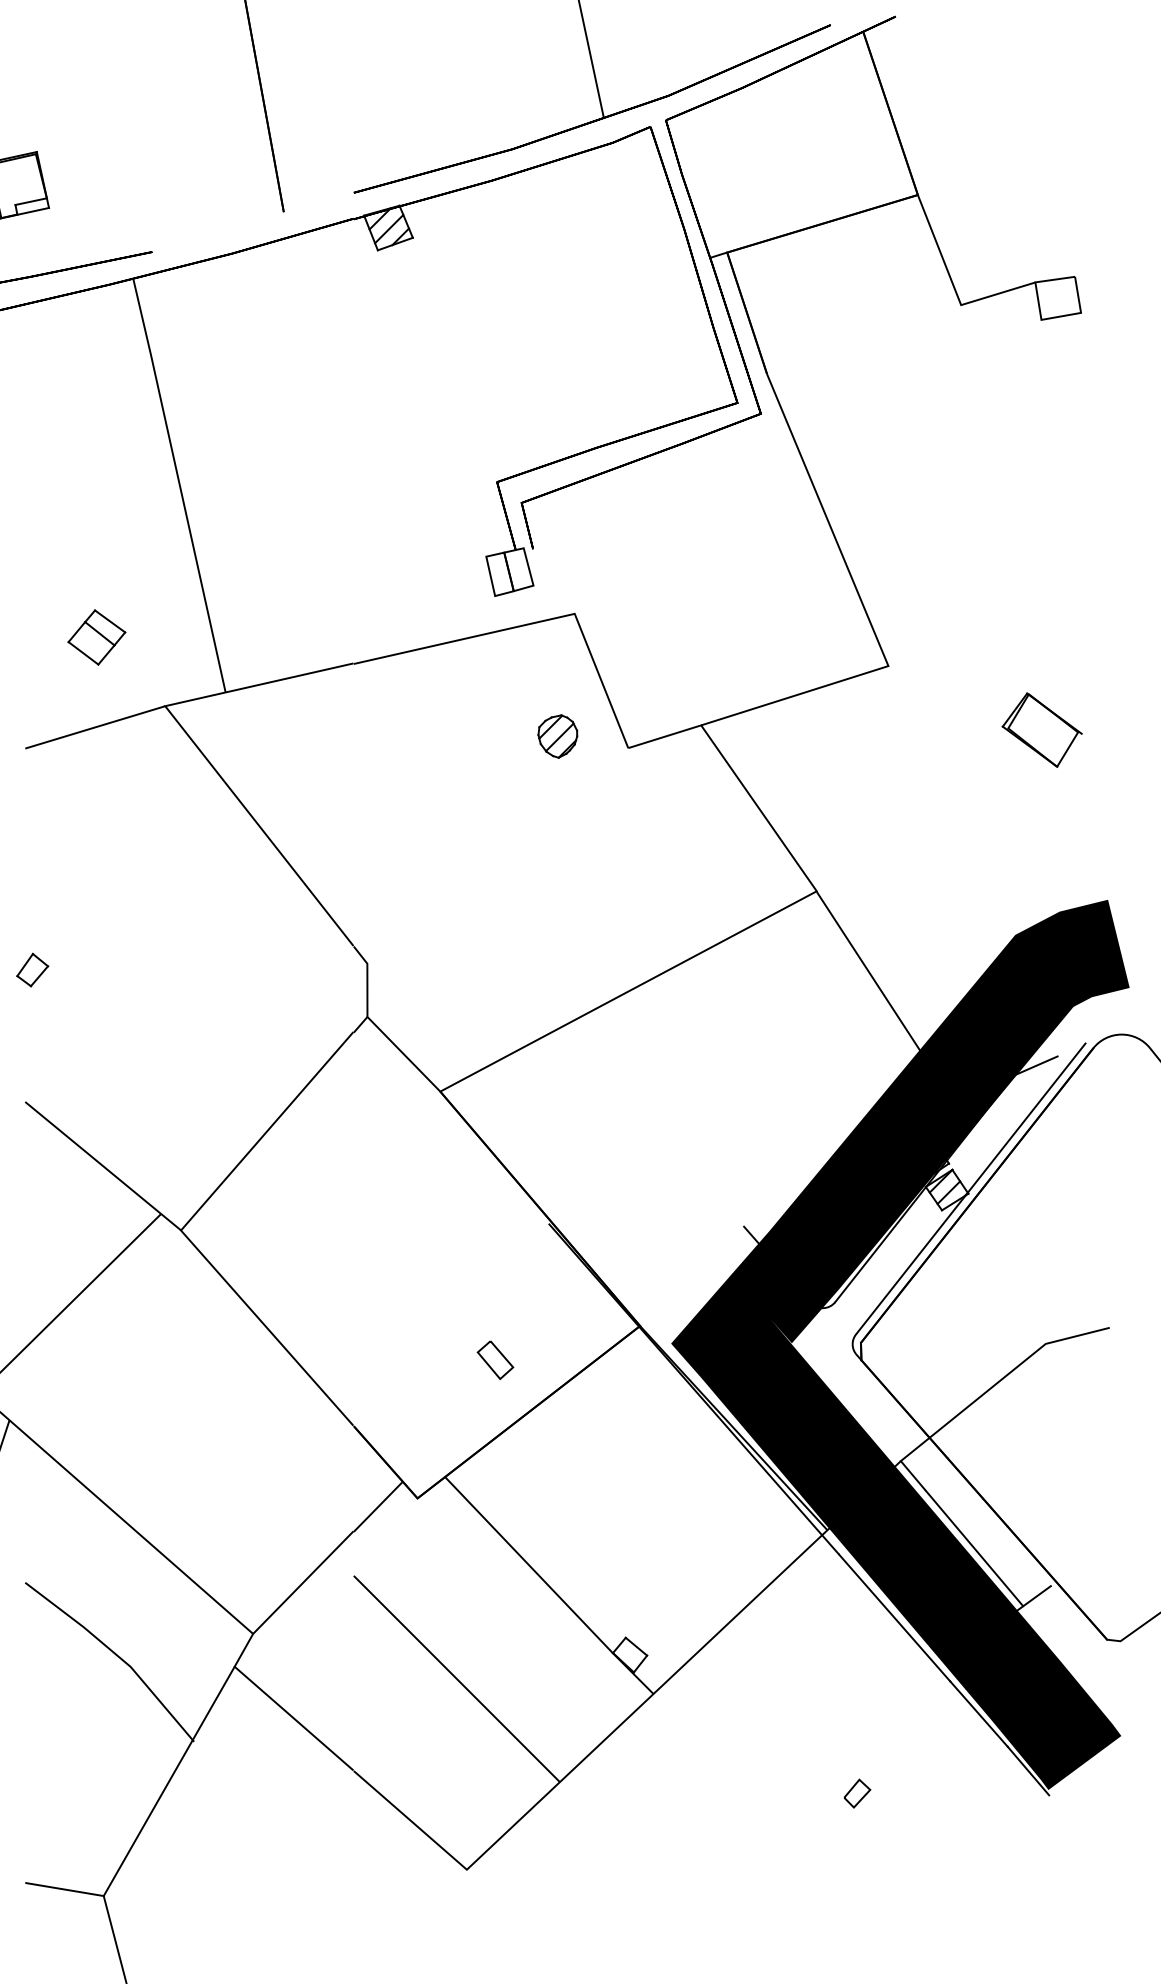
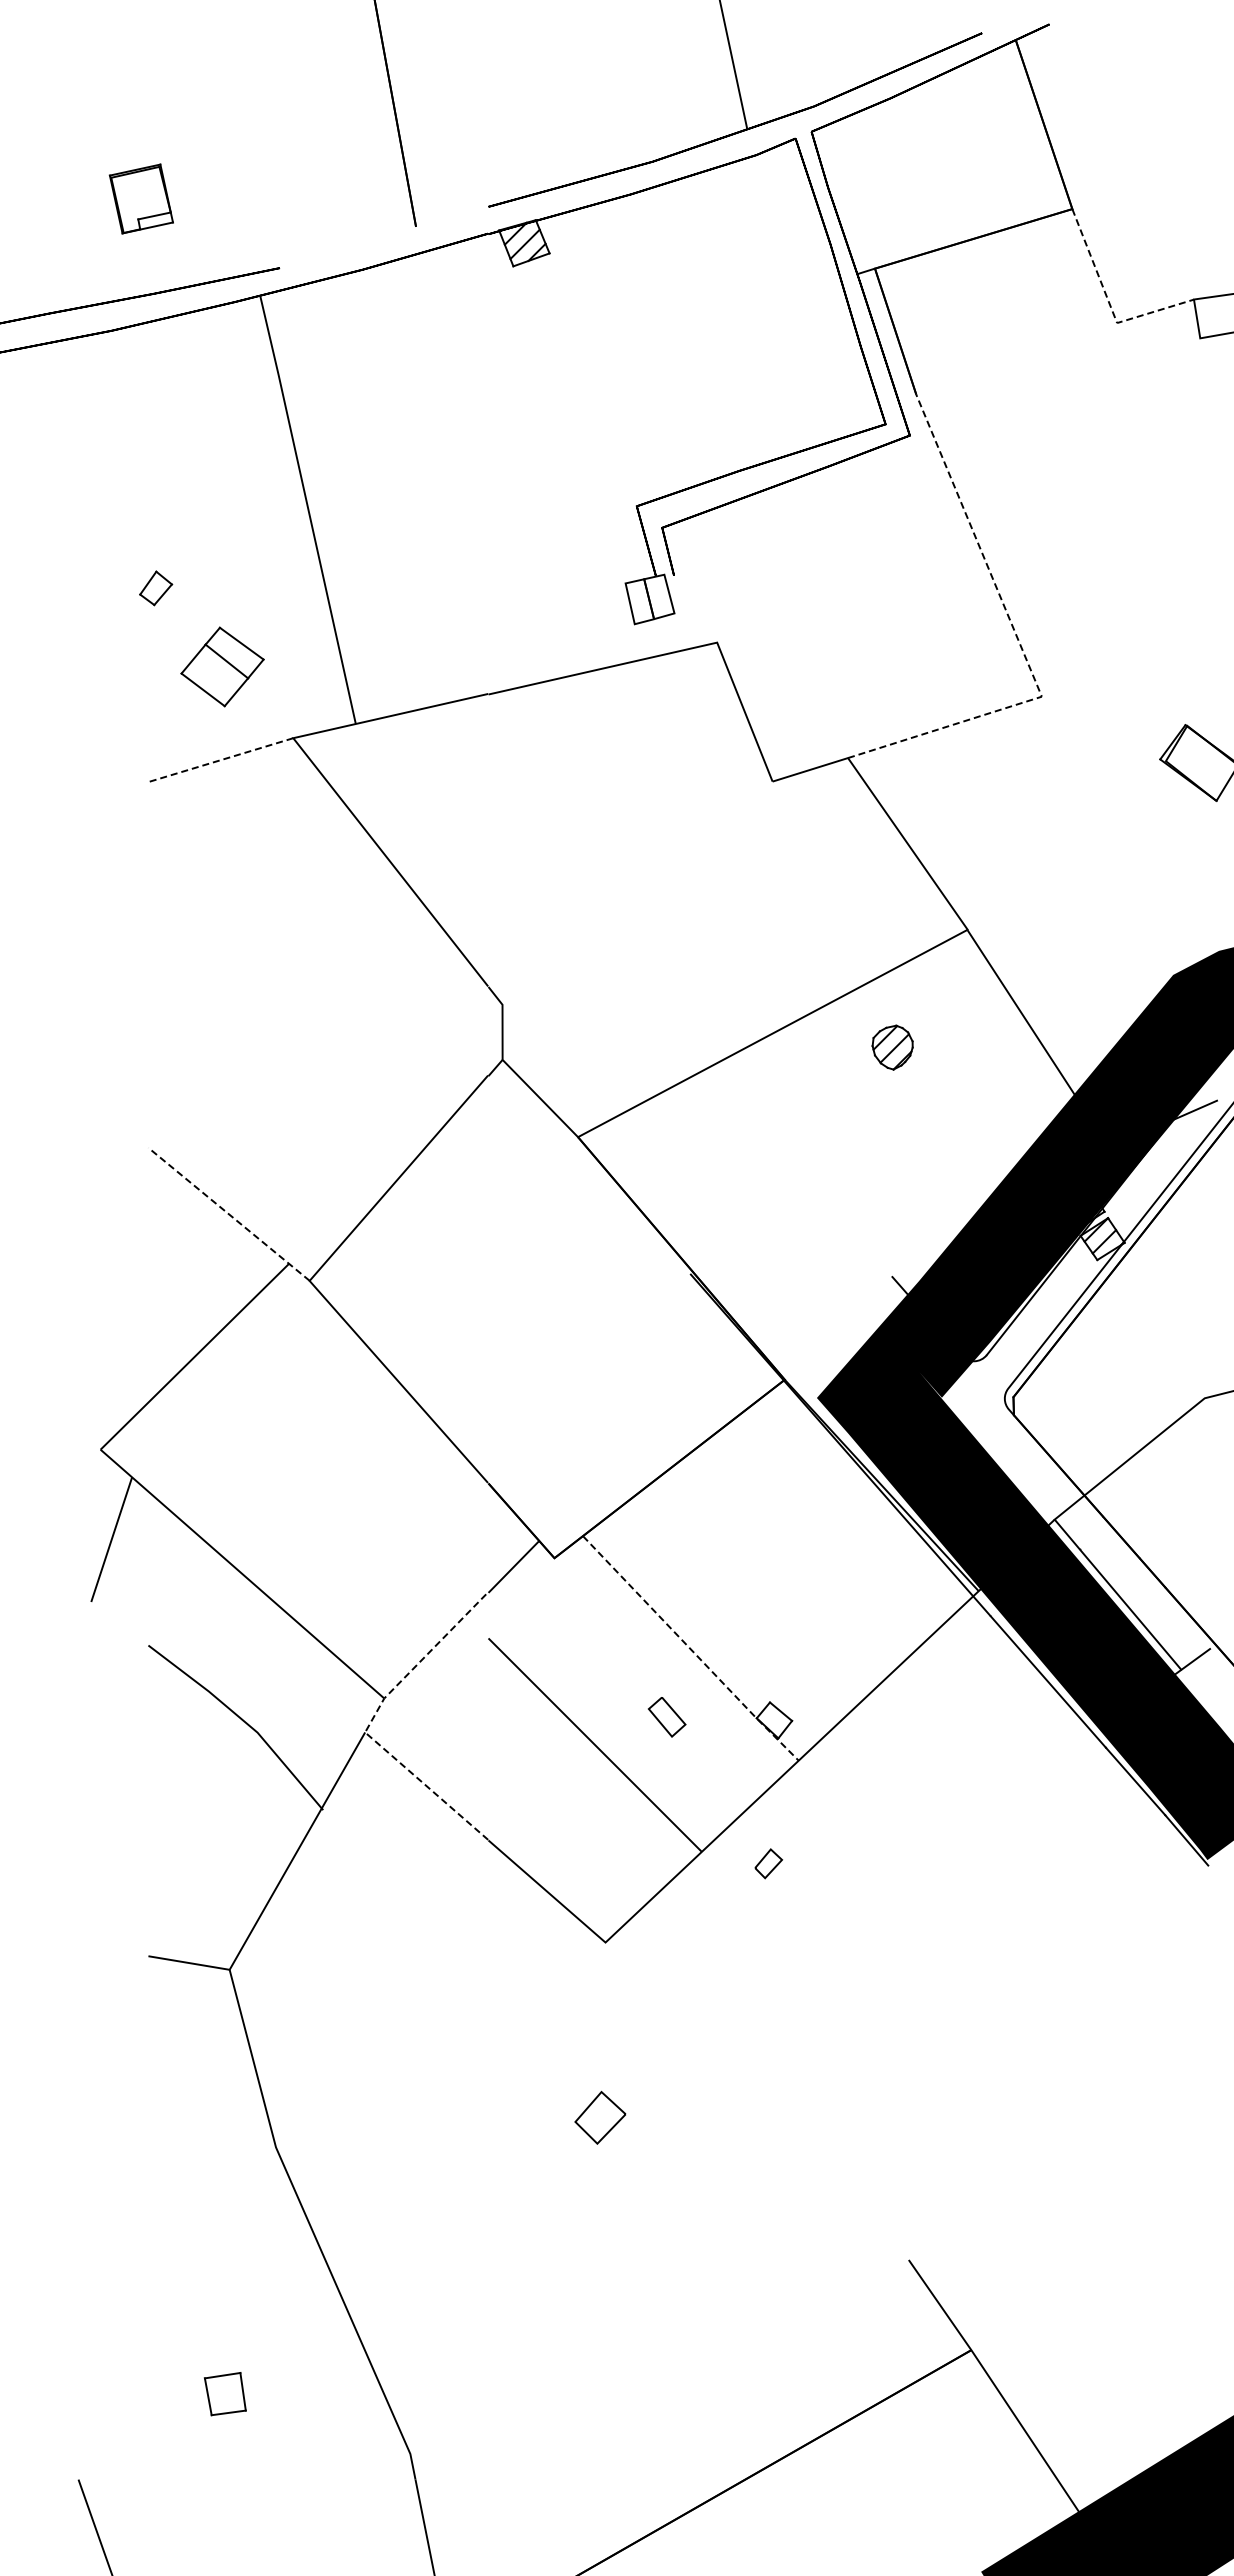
line: (953, 287) -> (1109, 304), solid -> dashed
line: (865, 610) -> (1018, 639), solid -> dashed
part: (96, 637) -> (222, 667), size x1.4
line: (94, 727) -> (220, 760), solid -> dashed
part: (557, 736) -> (892, 1047), moved
part: (33, 970) -> (156, 588), moved
line: (103, 1166) -> (229, 1214), solid -> dashed
part: (494, 1360) -> (666, 1717), moved
line: (549, 1586) -> (691, 1649), solid -> dashed
line: (240, 1657) -> (371, 1722), solid -> dashed
part: (857, 1793) -> (768, 1863), moved

